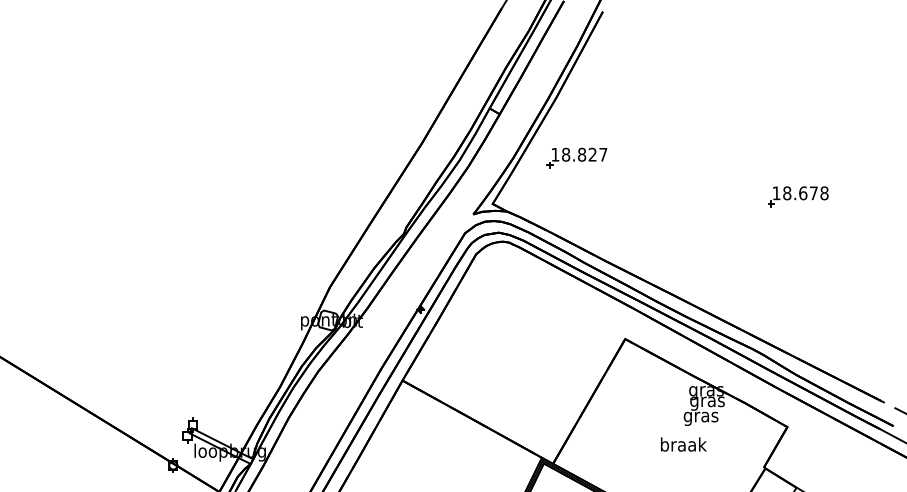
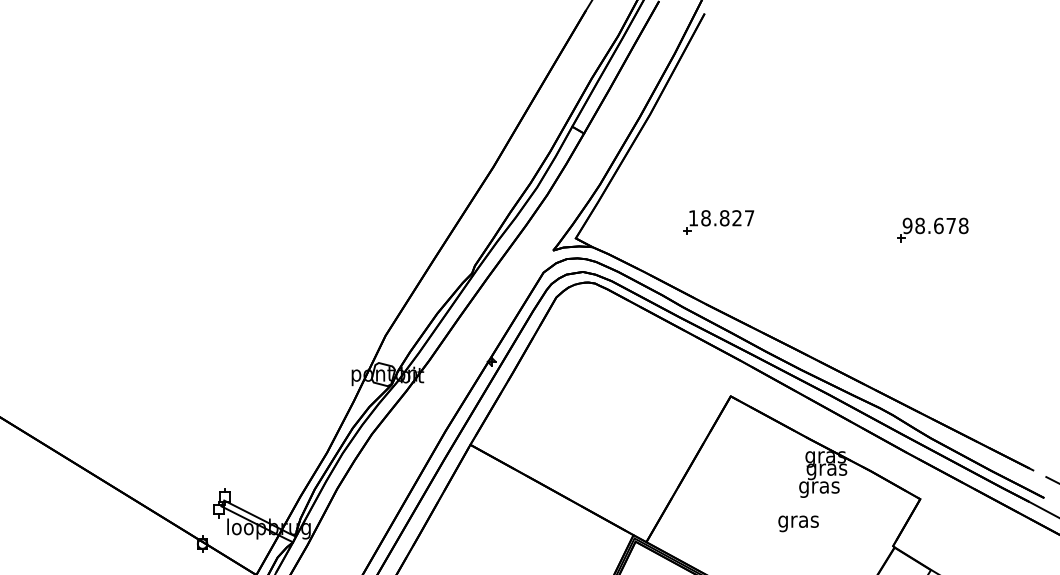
part: (576, 157) -> (718, 221), moved
text: (776, 193) -> (907, 226), 18.678 -> 98.678
text: (683, 446) -> (798, 521), braak -> gras

